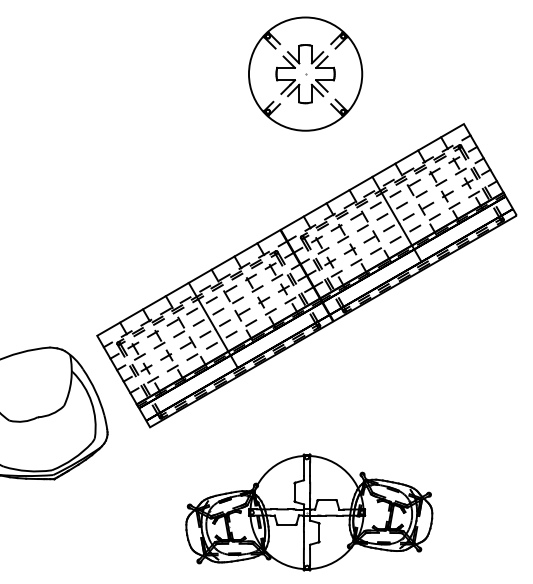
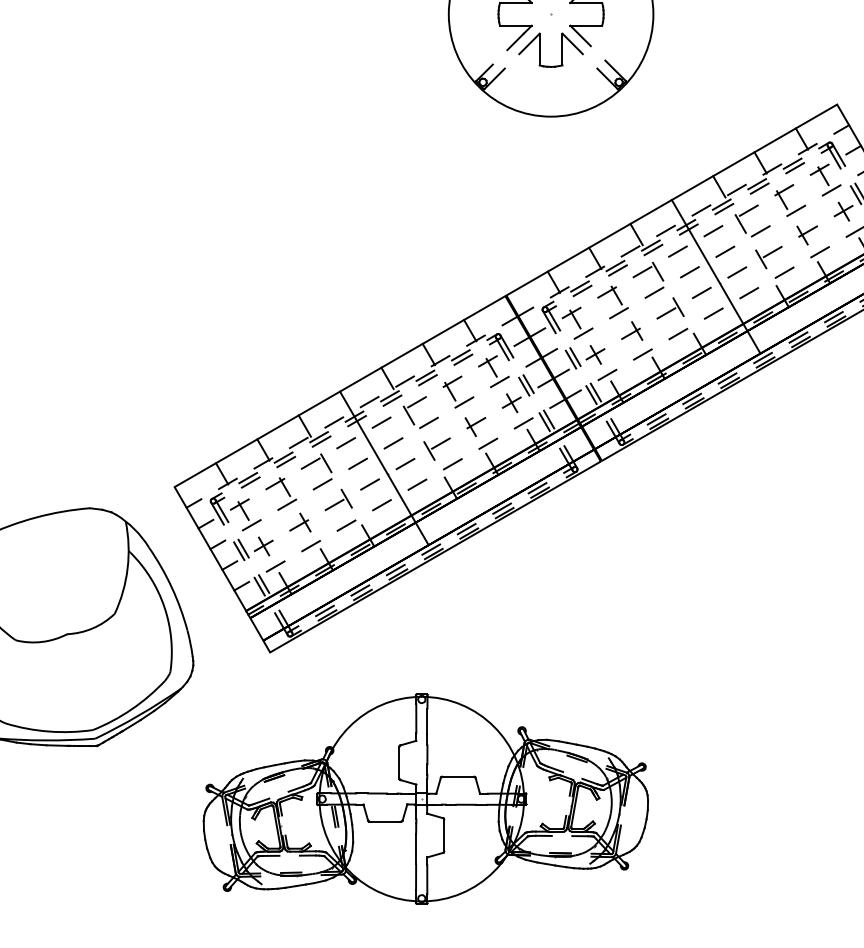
part: (309, 512) -> (426, 799), moved

